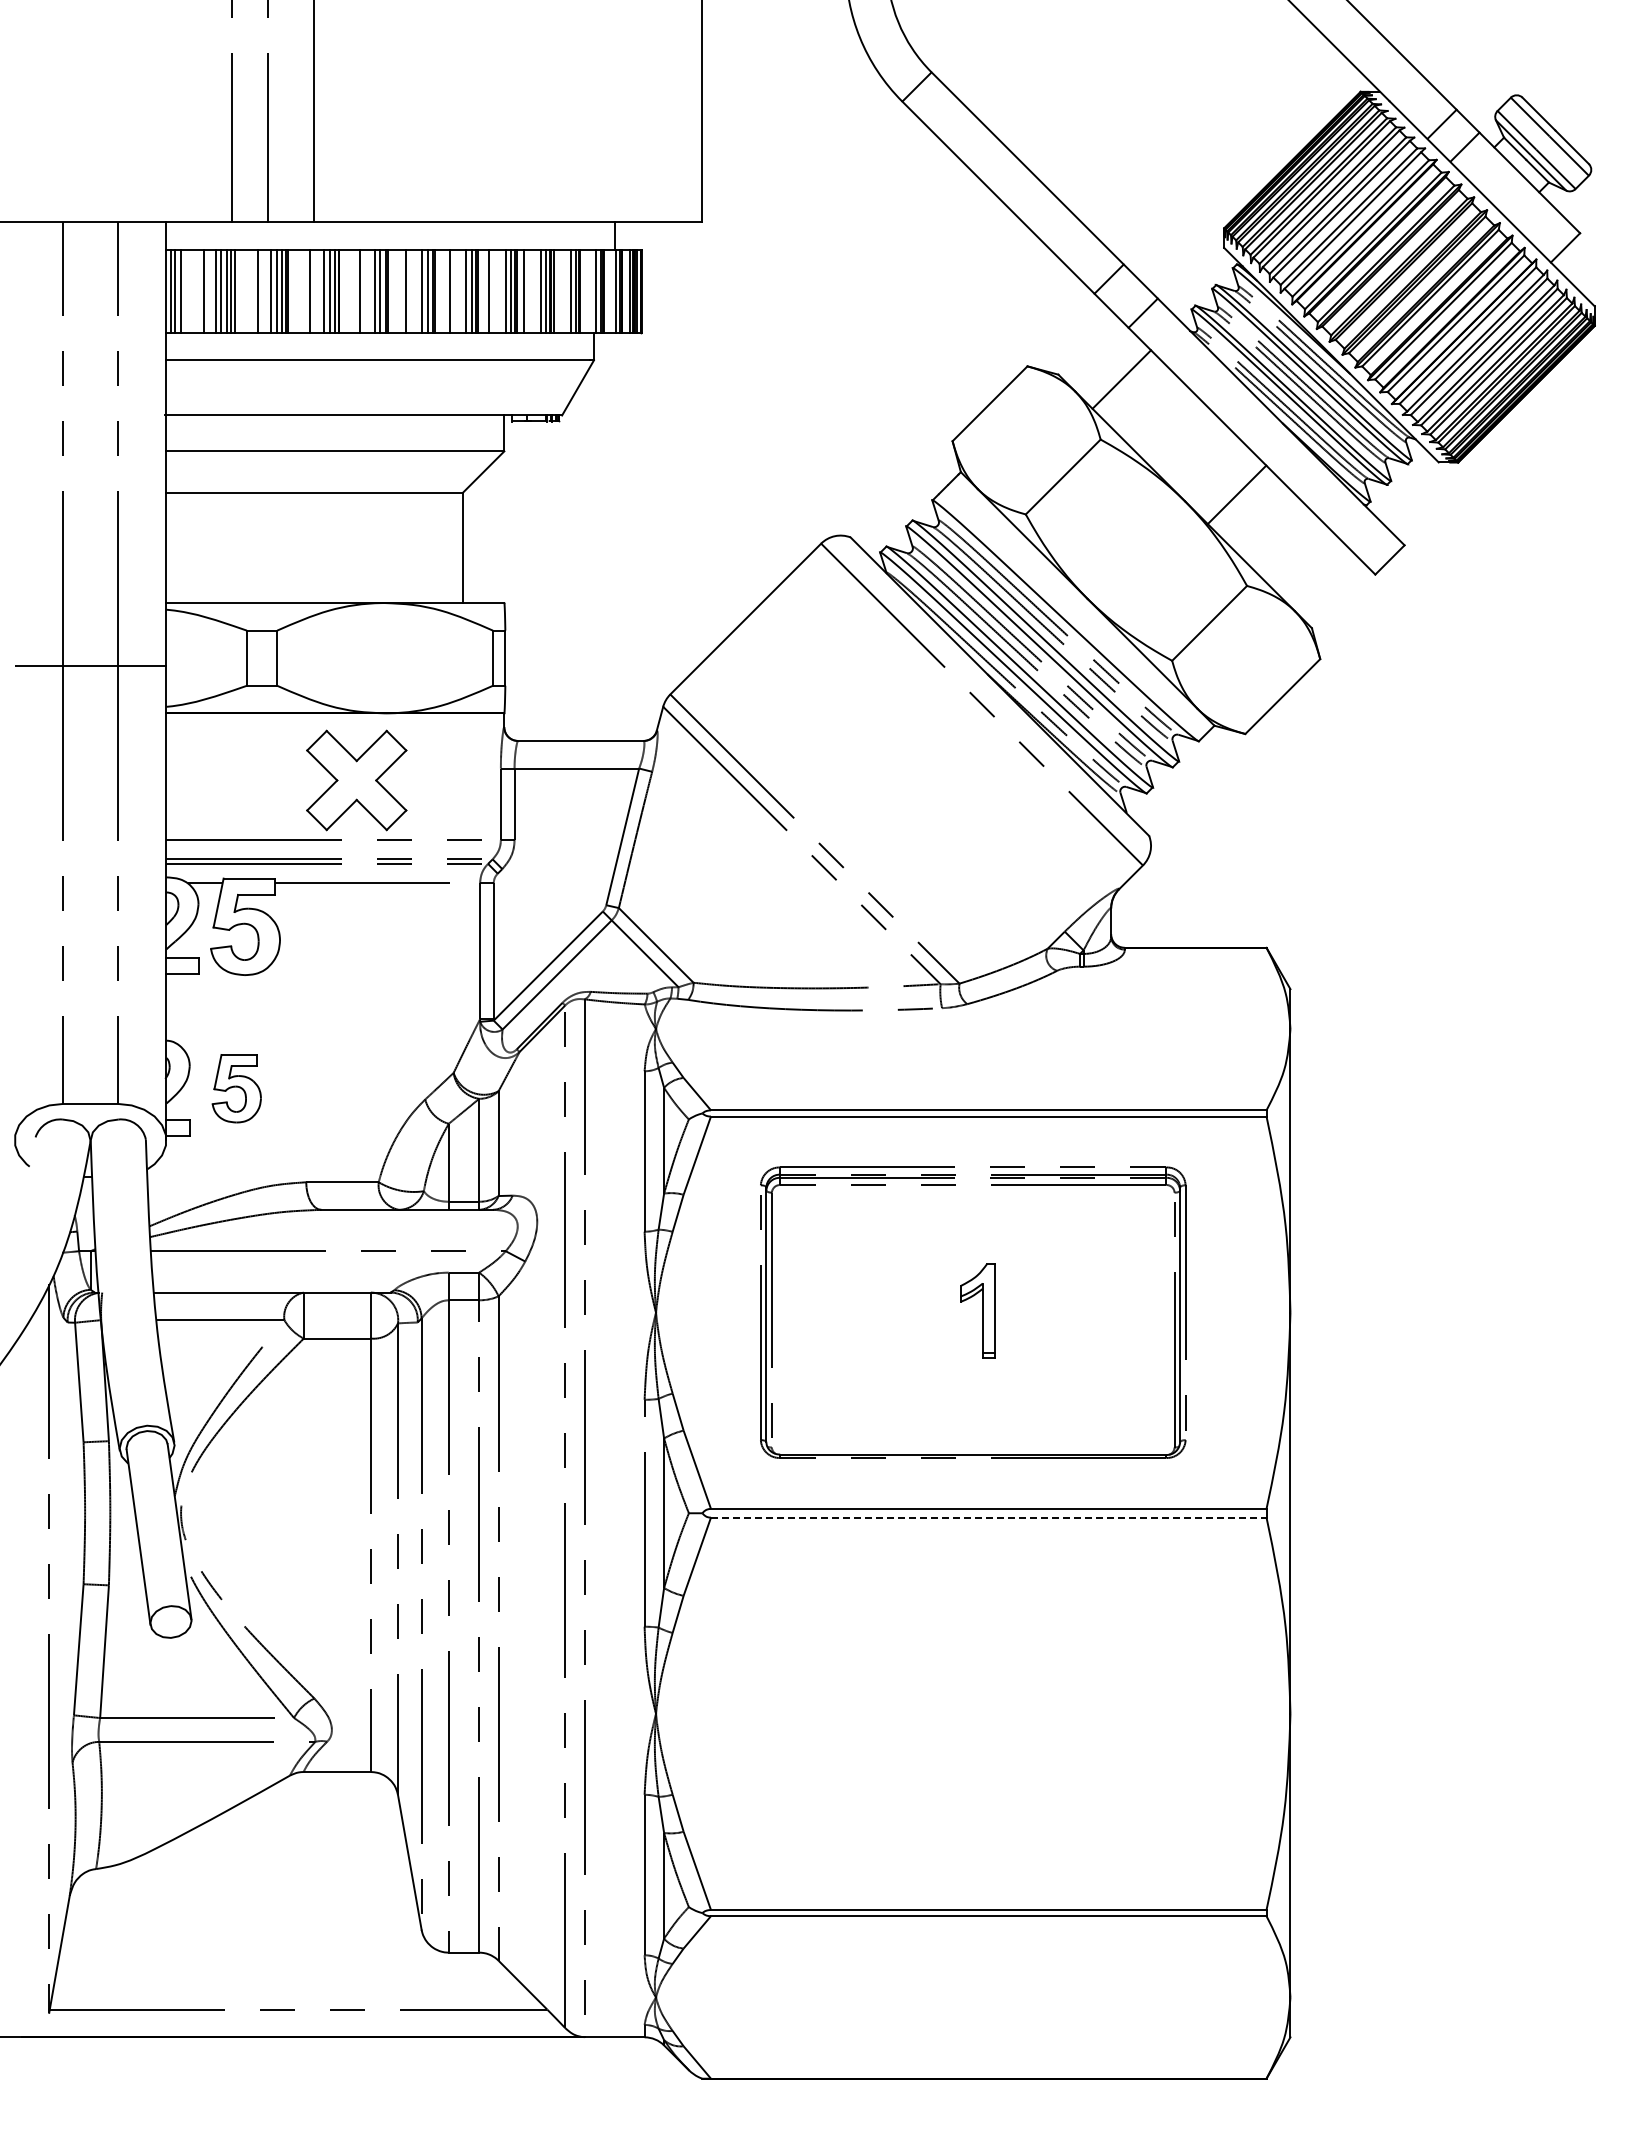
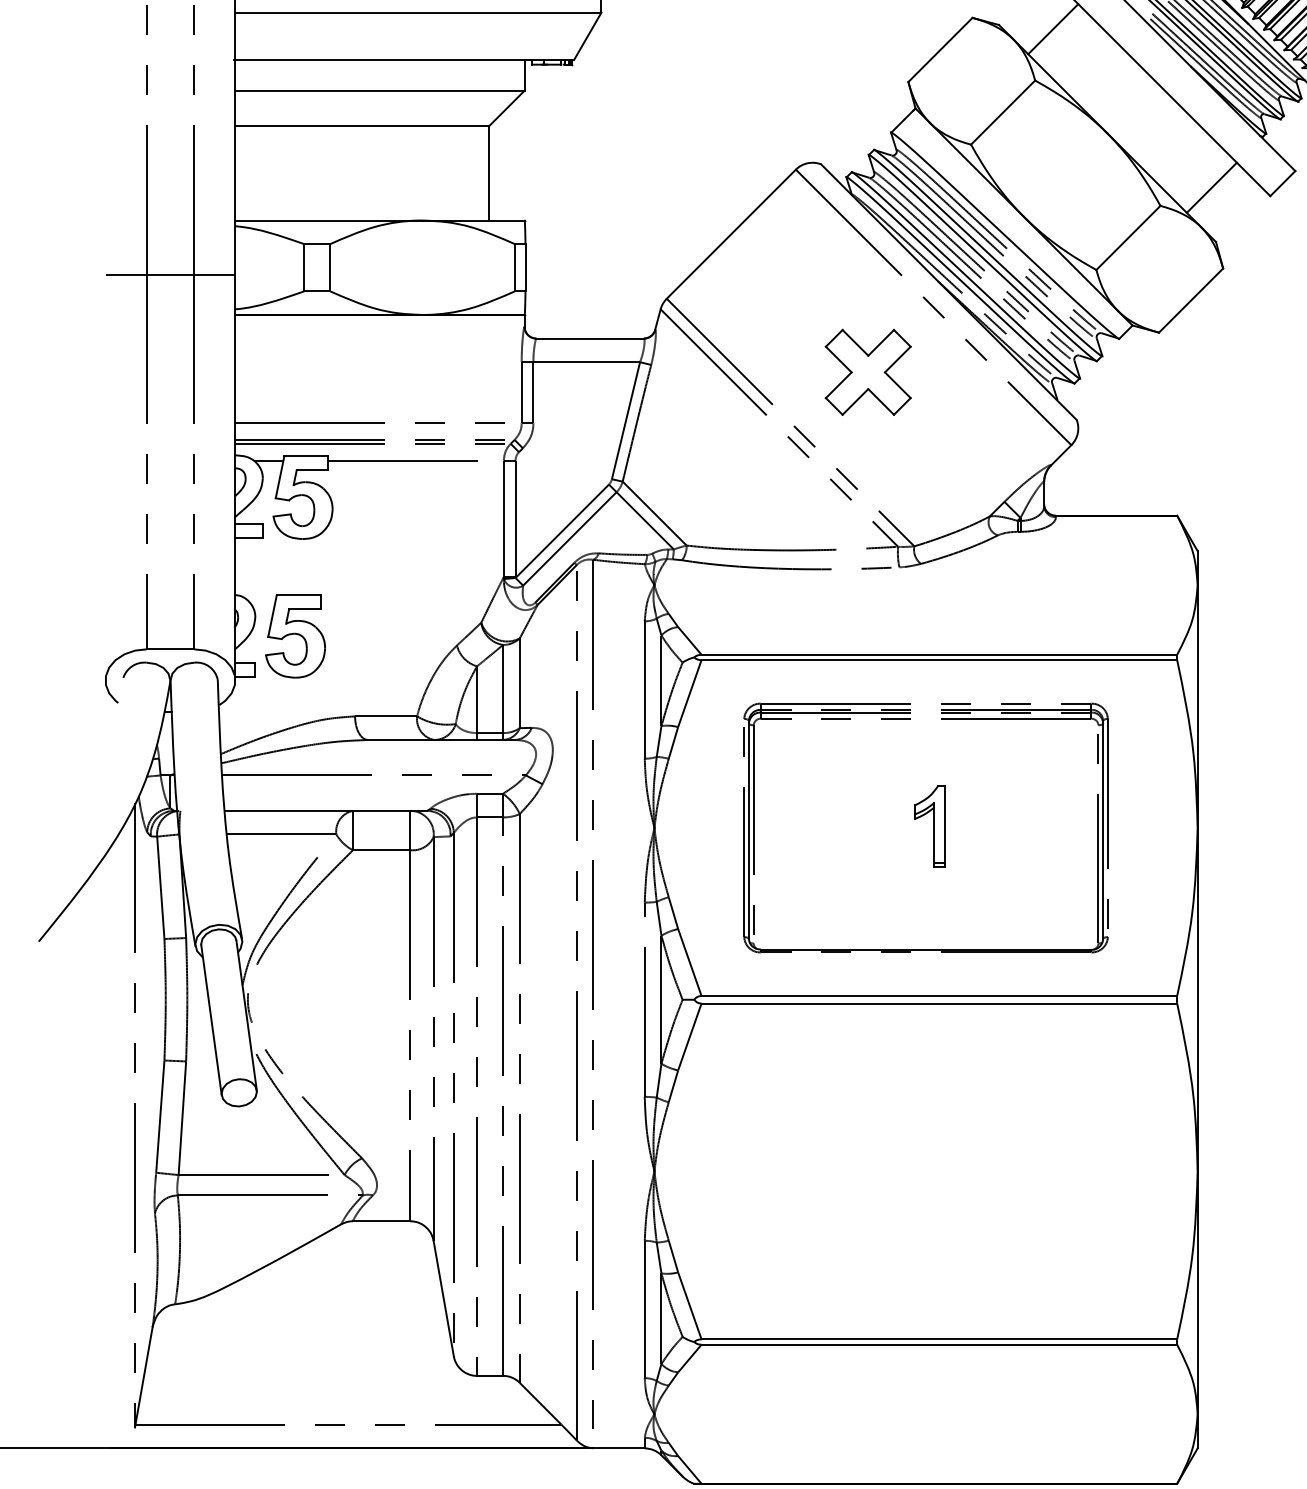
line: (1236, 494) -> (1211, 187), moved
part: (356, 780) -> (868, 372), moved
part: (236, 1088) -> (295, 636), size x1.43
line: (988, 1517) -> (939, 1003), dashed -> solid

